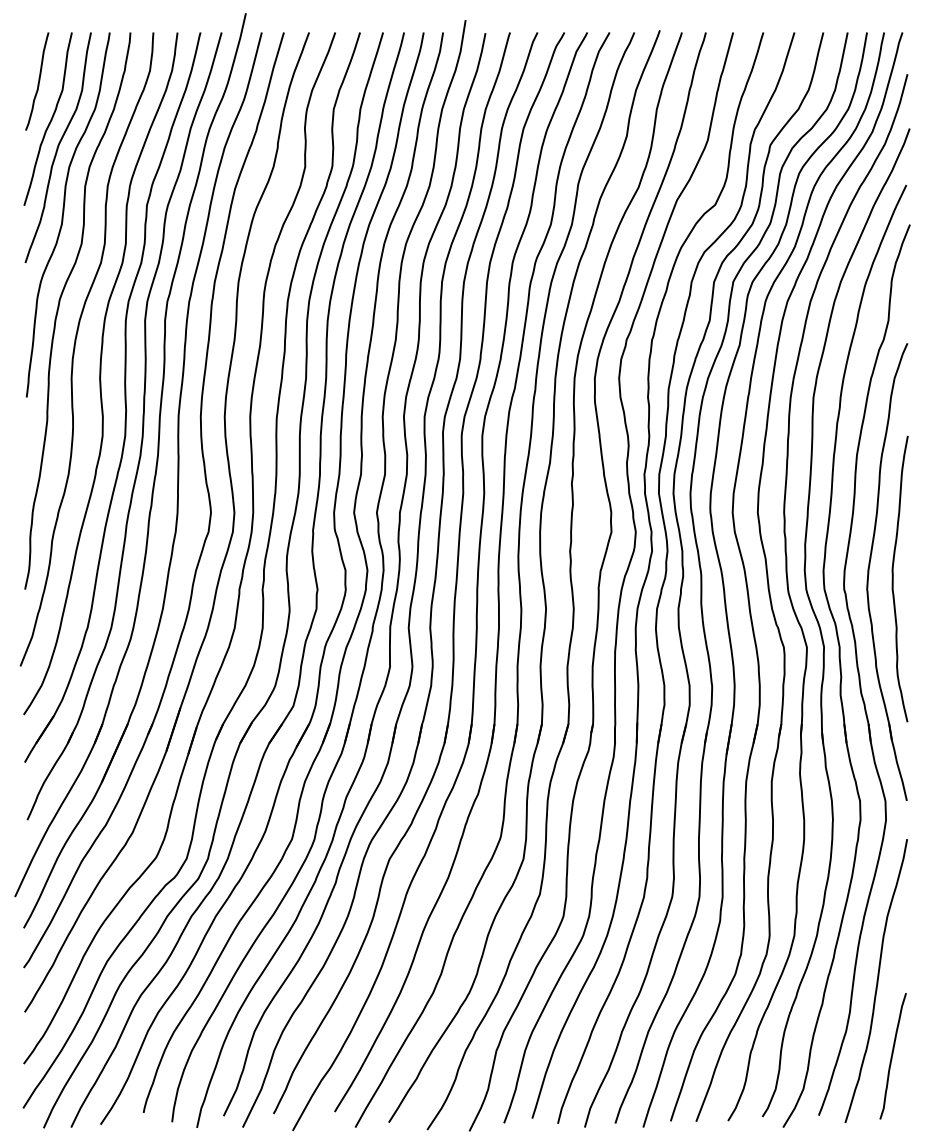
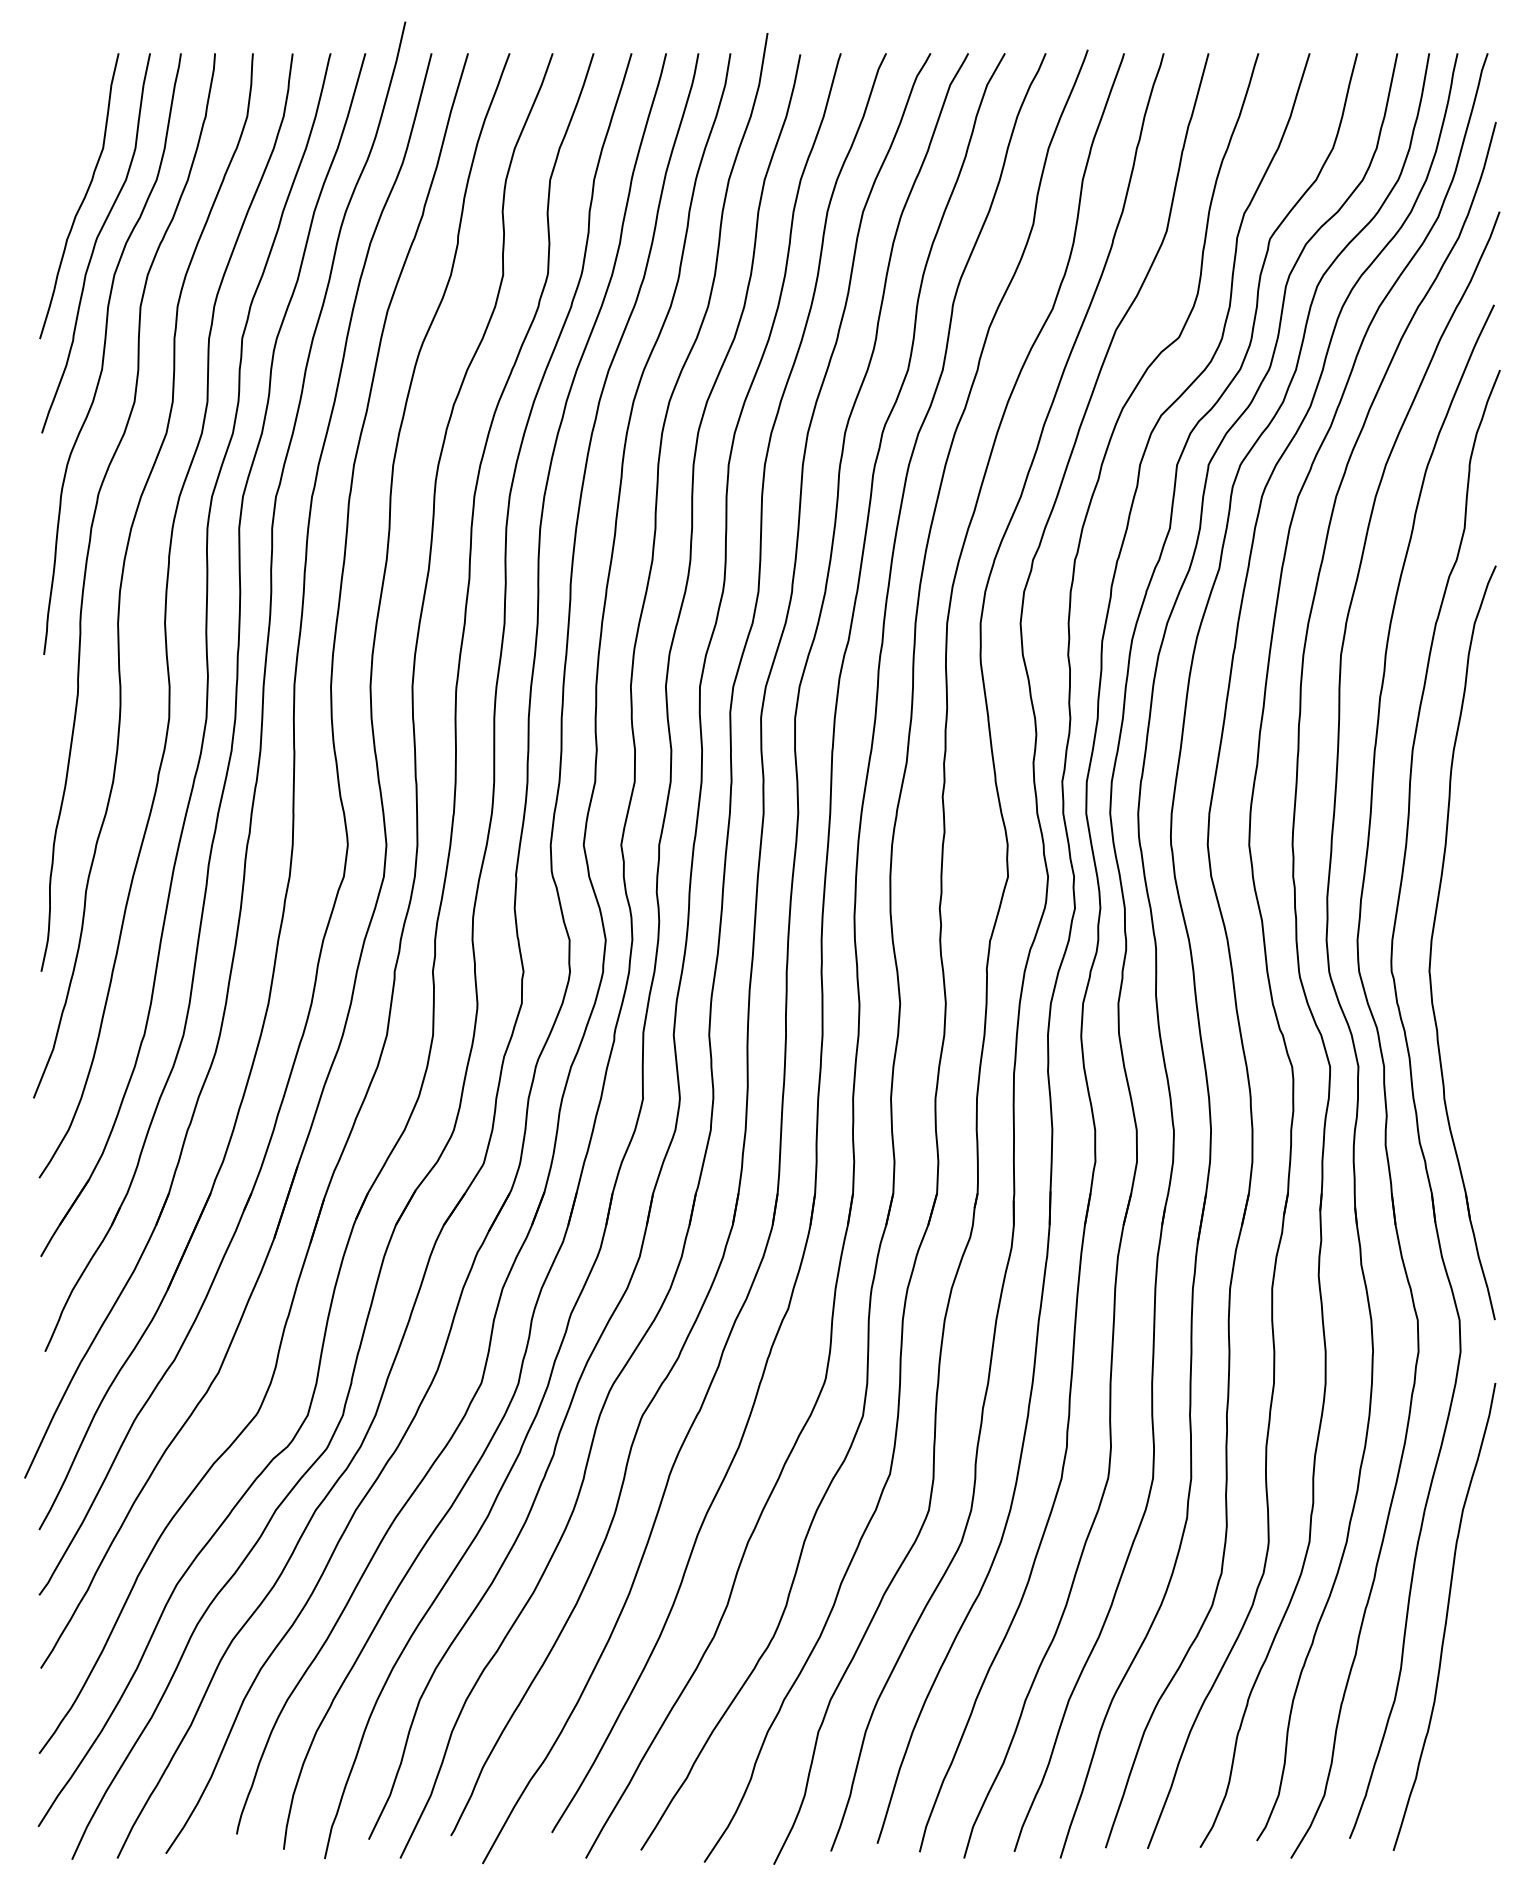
curve: (38, 81) -> (63, 134), removed
curve: (893, 578) -> (1472, 953), removed
curve: (892, 1056) -> (1471, 1741), removed

